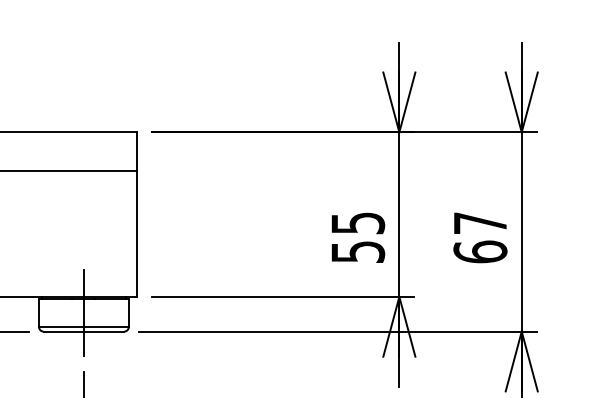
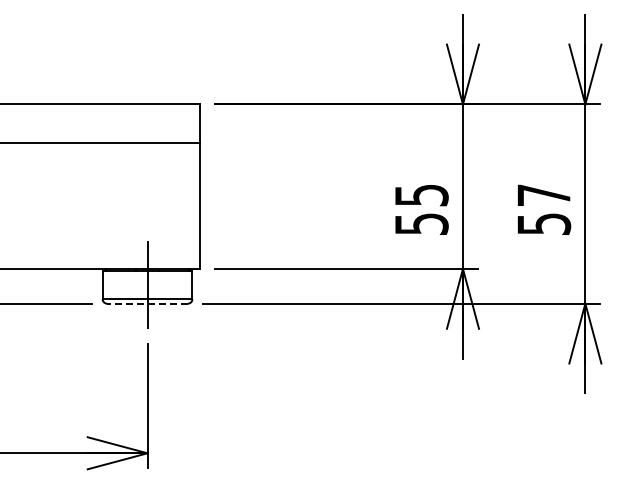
text: (480, 251) -> (544, 223), 67 -> 57
line: (83, 331) -> (147, 303), solid -> dashed

